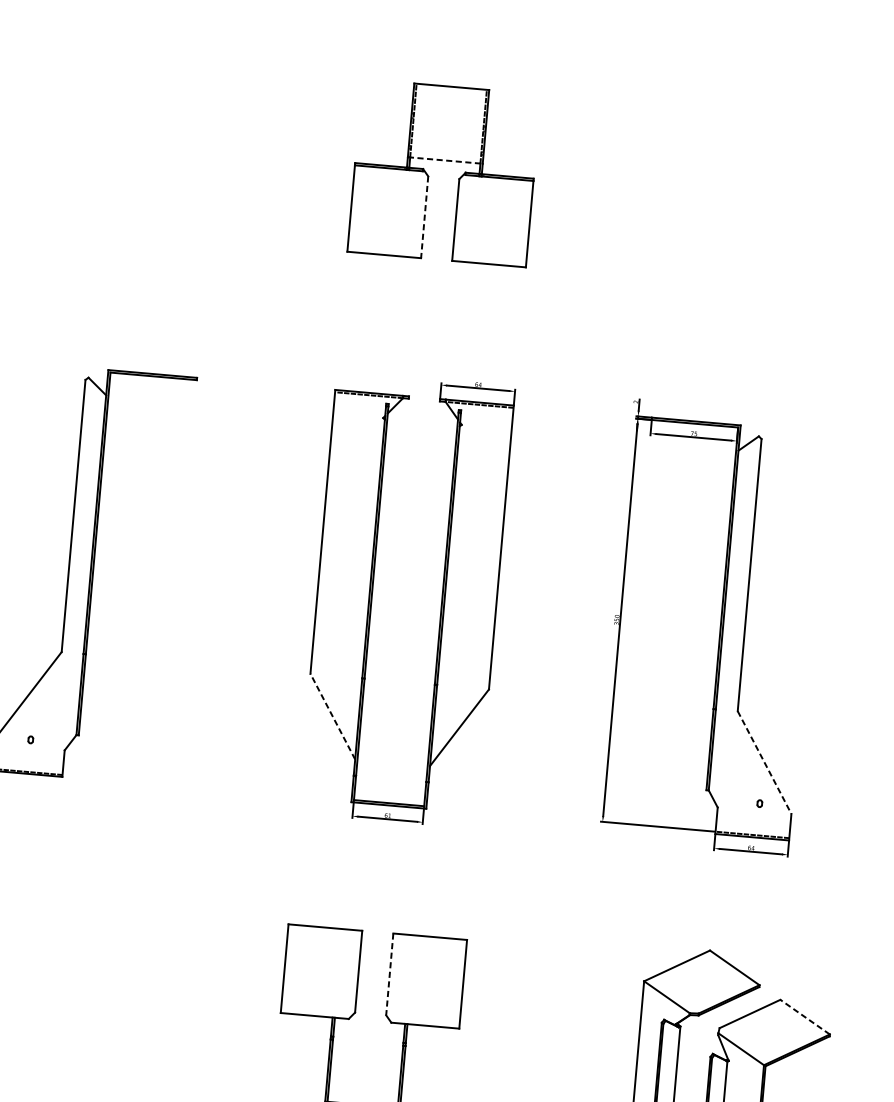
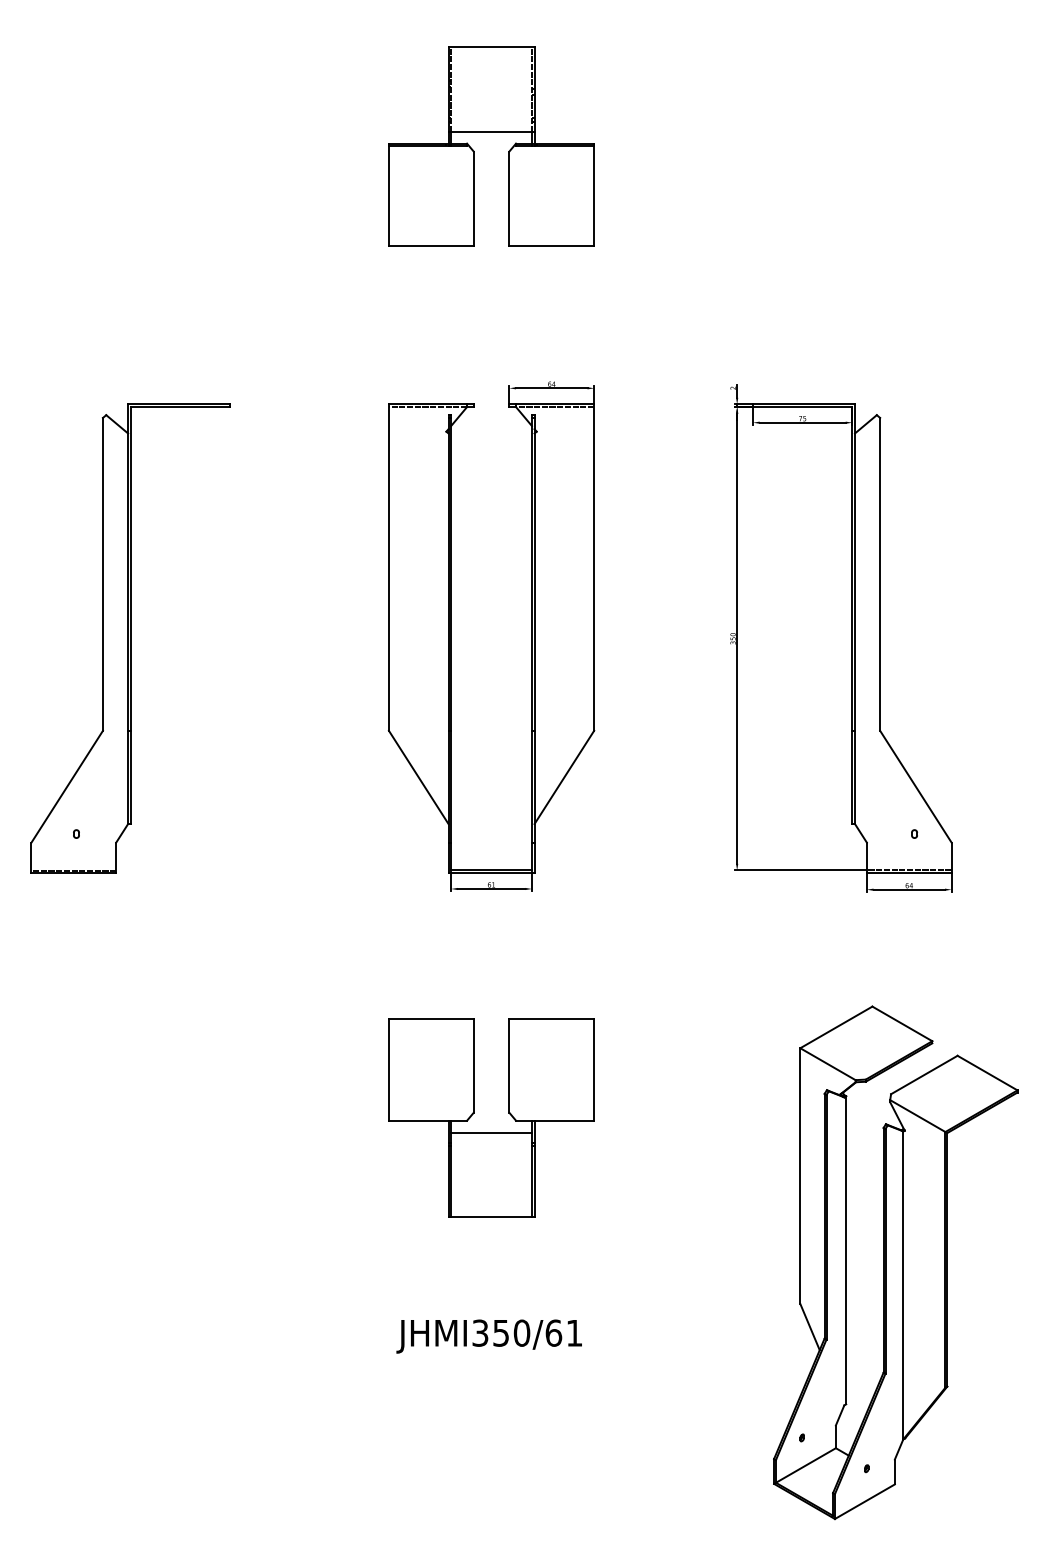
line: (446, 160) -> (492, 131), dashed -> solid
line: (424, 218) -> (473, 199), dashed -> solid
line: (332, 716) -> (418, 777), dashed -> solid
line: (765, 763) -> (916, 787), dashed -> solid
line: (389, 975) -> (509, 1066), dashed -> solid
line: (805, 1017) -> (987, 1073), dashed -> solid
line: (369, 1031) -> (491, 1132), added

